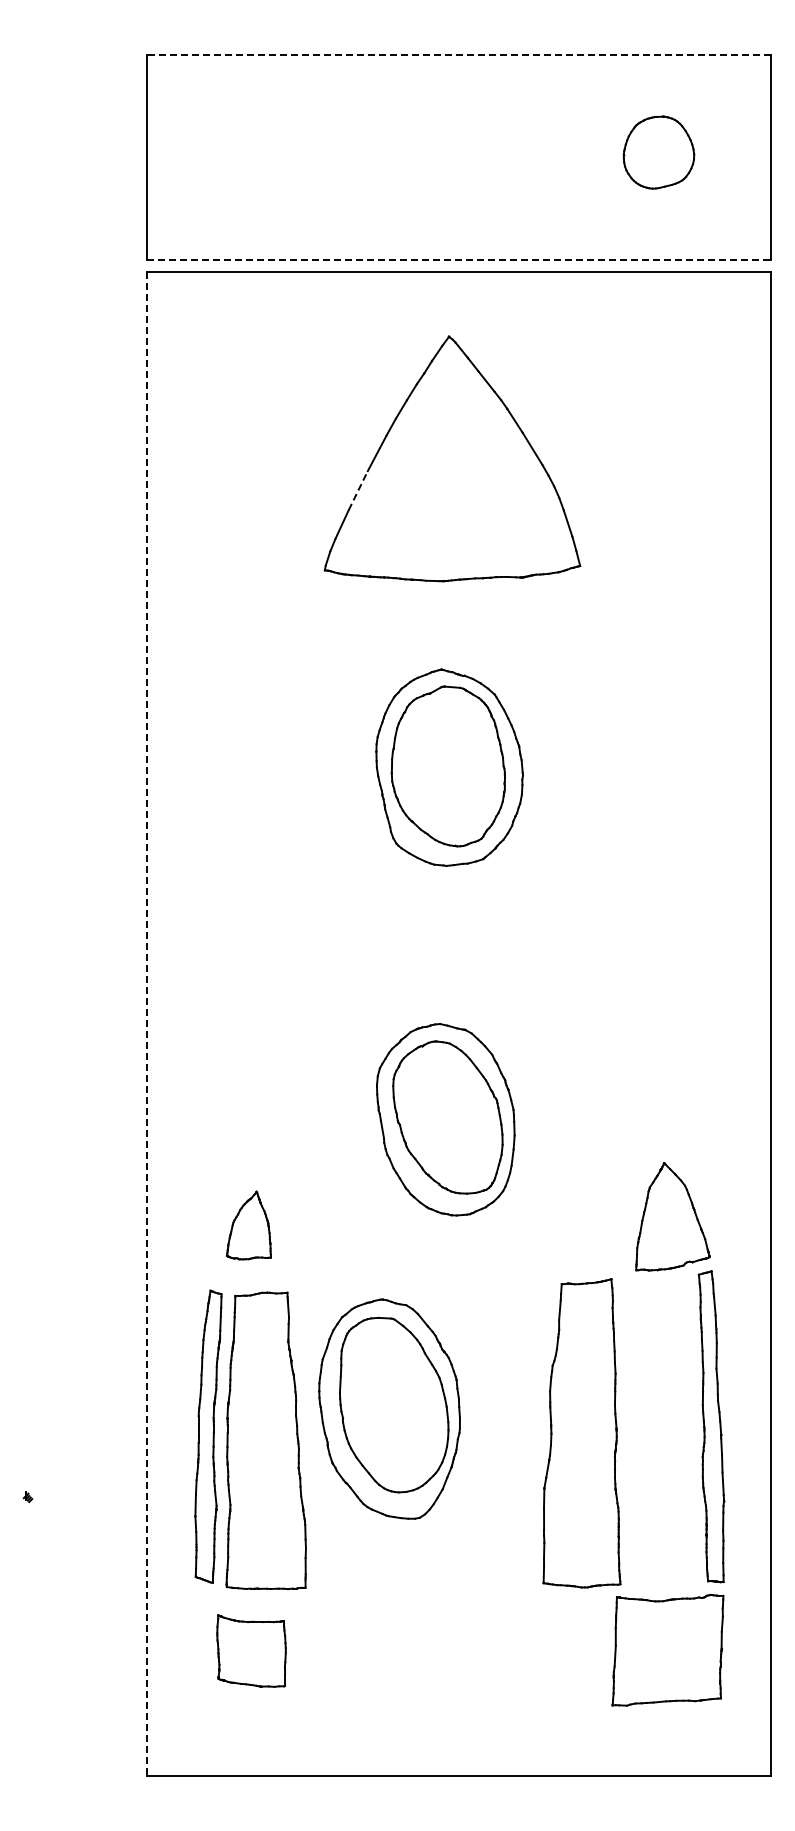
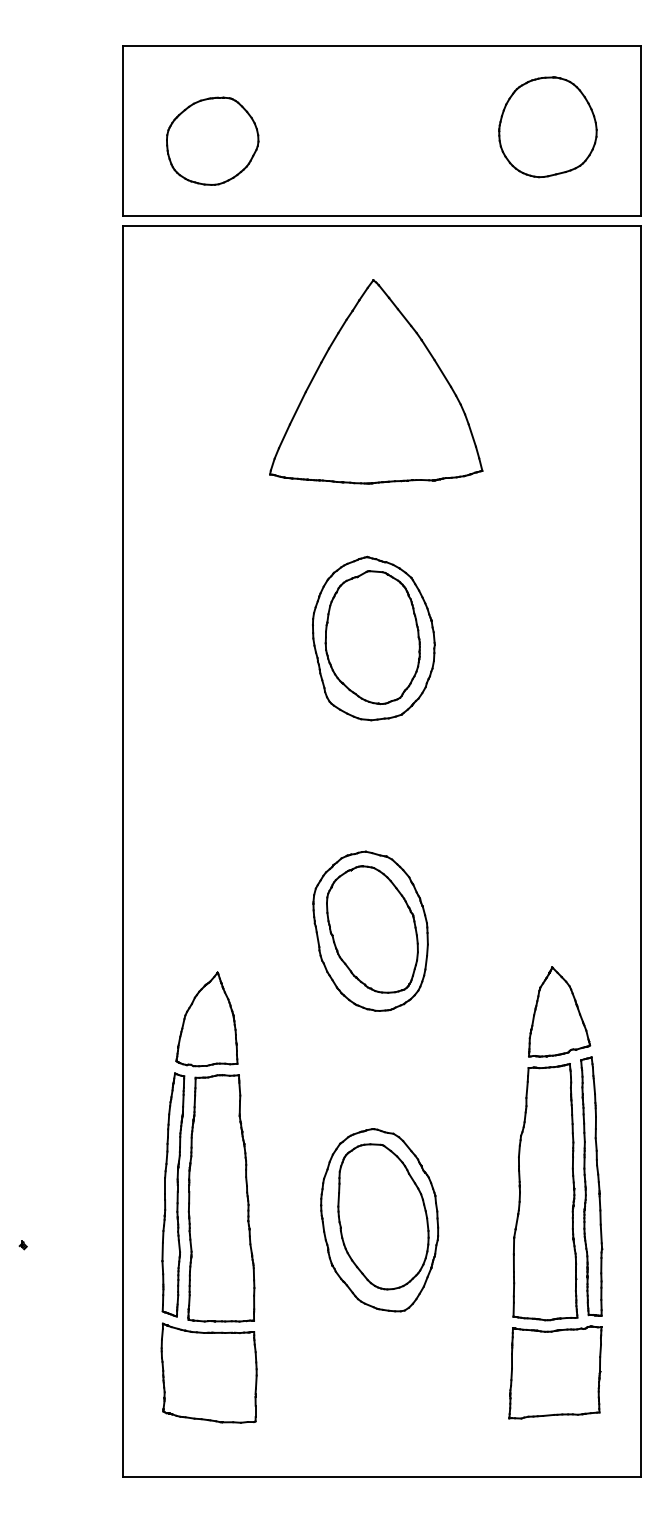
line: (459, 54) -> (382, 45), dashed -> solid
part: (658, 152) -> (547, 127), size x1.67
part: (255, 169) -> (212, 141), added
line: (459, 259) -> (382, 216), dashed -> solid
line: (358, 490) -> (298, 408), dashed -> solid
line: (147, 1024) -> (122, 852), dashed -> solid
part: (248, 1225) -> (206, 1019), size x1.67
part: (389, 1408) -> (379, 1219), moved
part: (581, 1433) -> (545, 1192), moved
part: (251, 1650) -> (209, 1372), size x1.67

